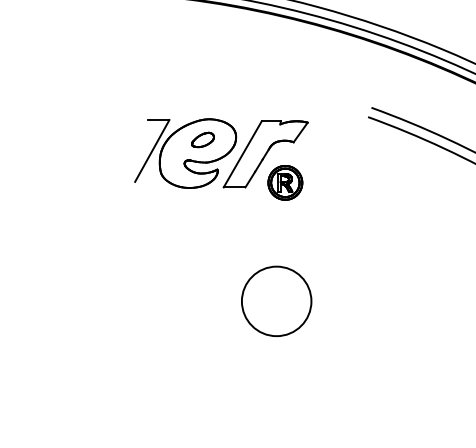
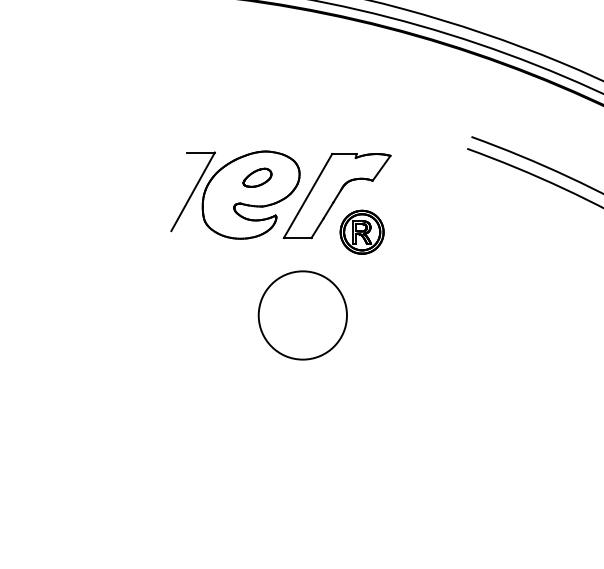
circle: (276, 300) -> (302, 314), moved

